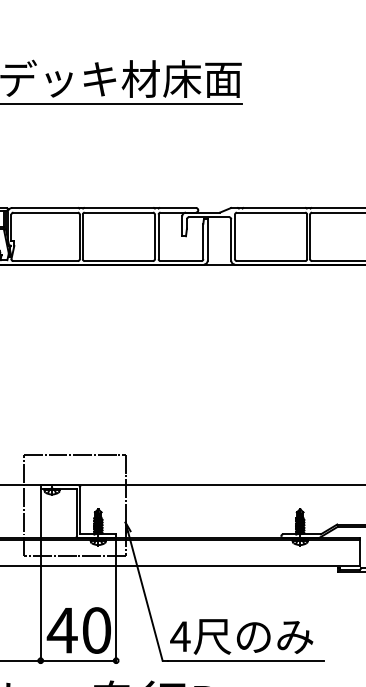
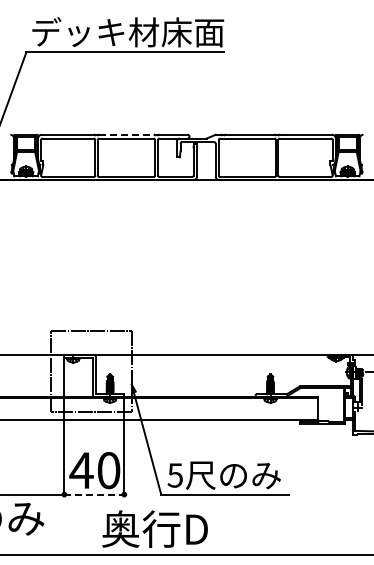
line: (118, 207) -> (126, 134), solid -> dashed
text: (180, 636) -> (175, 475), 4 -> 5
line: (78, 660) -> (94, 494), solid -> dashed

